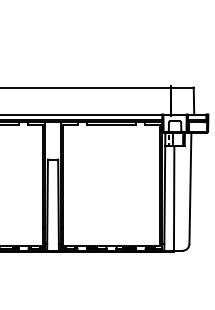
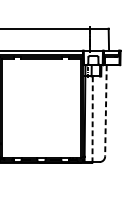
line: (190, 188) -> (106, 111), solid -> dashed
line: (174, 198) -> (92, 119), solid -> dashed

